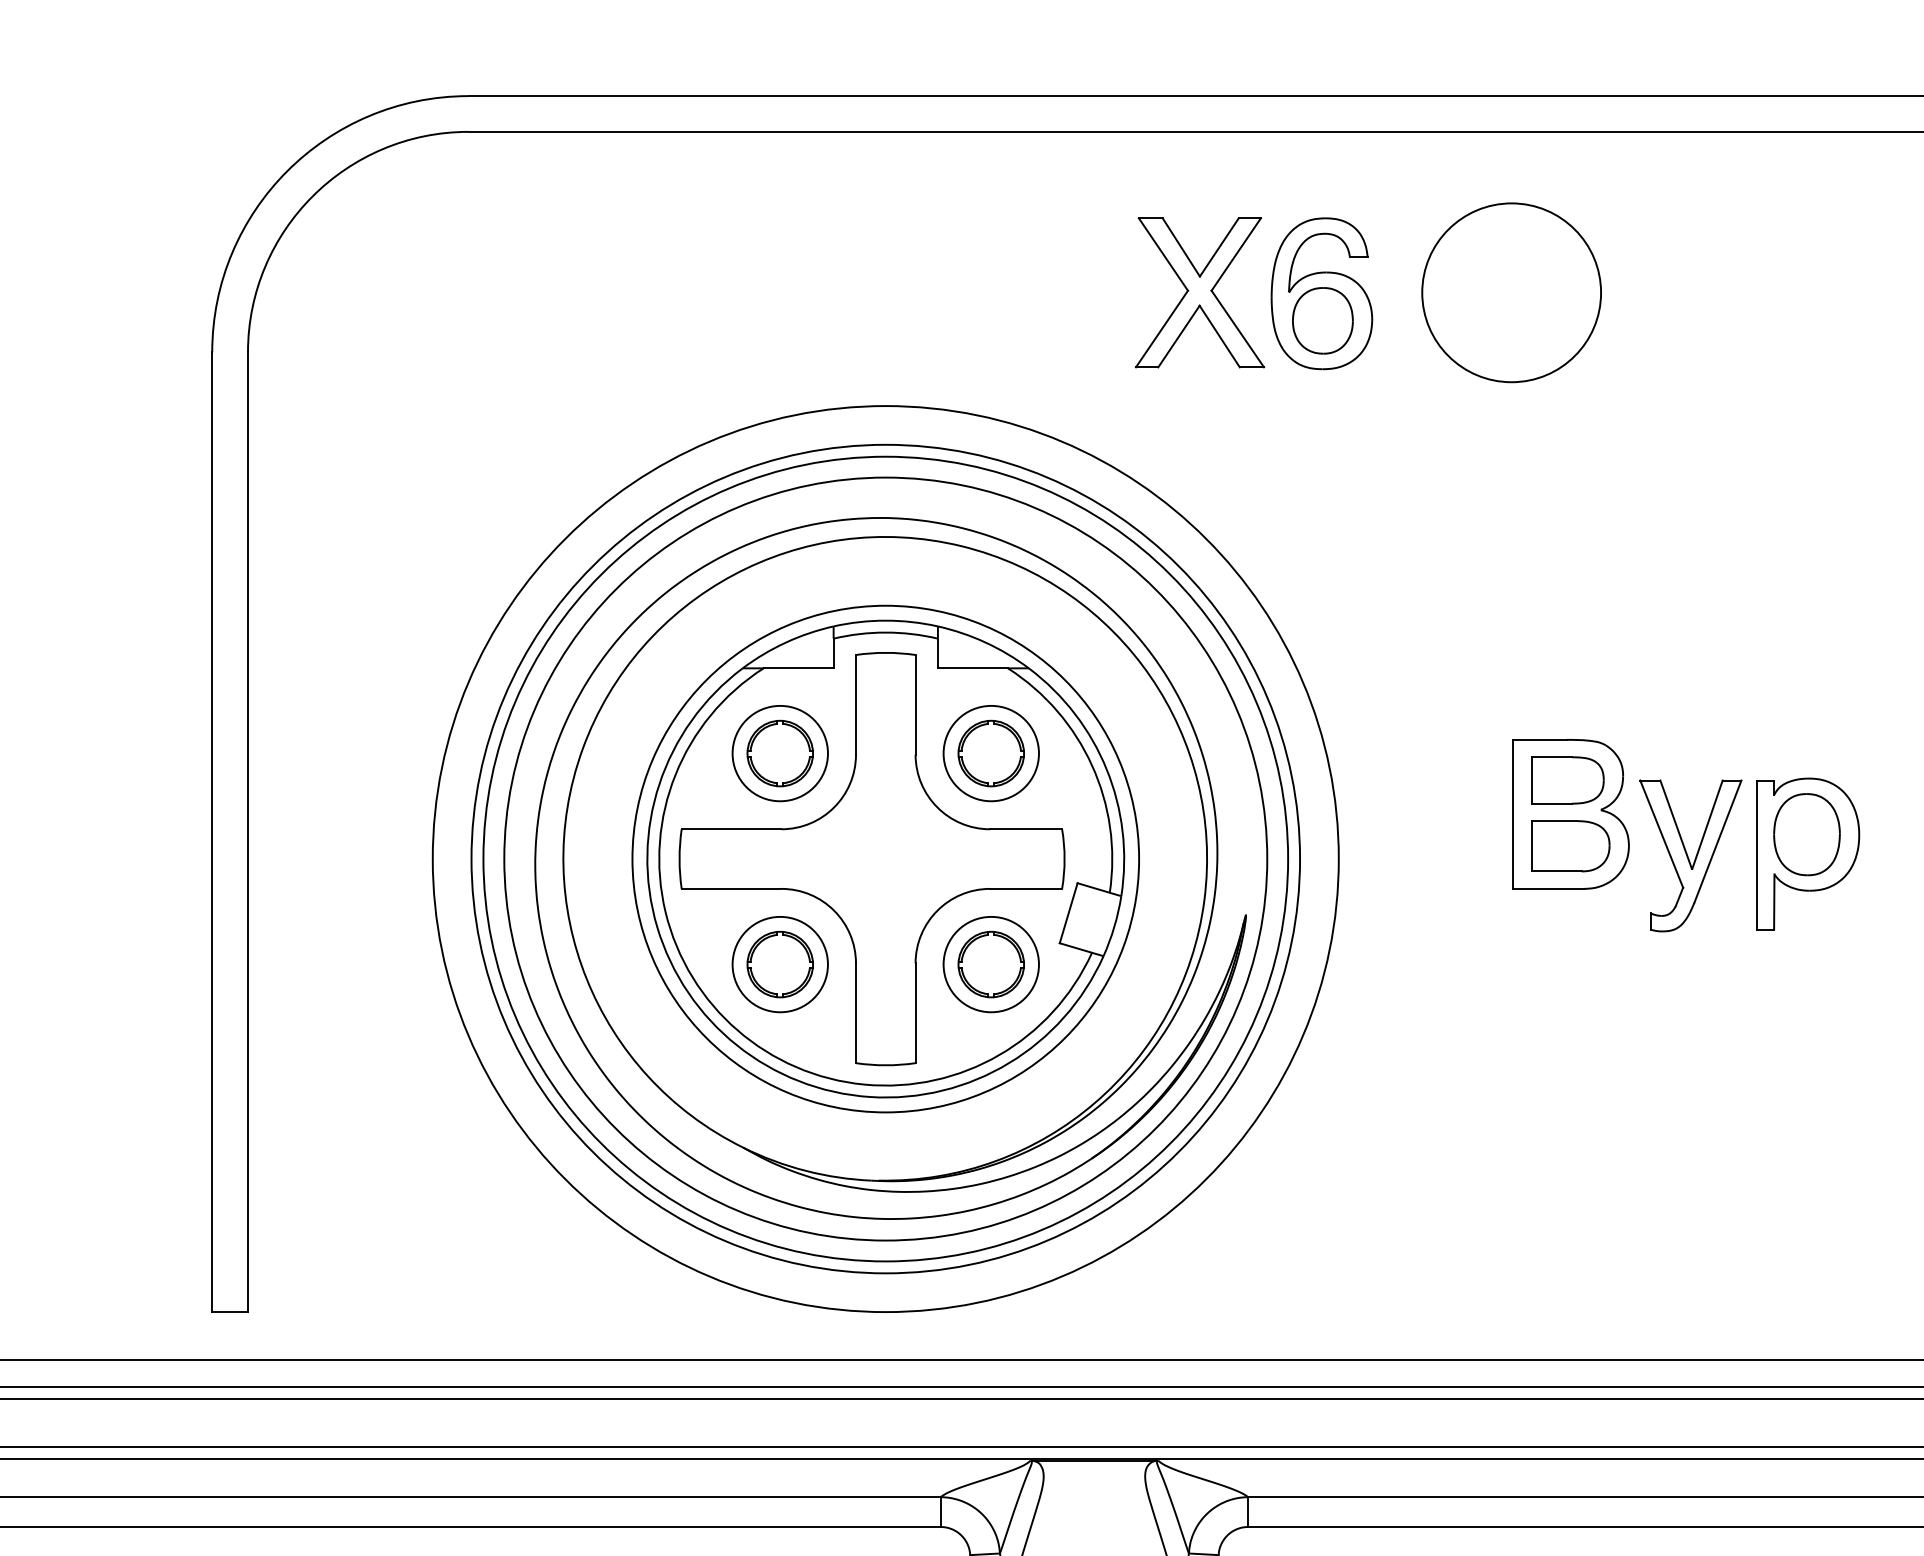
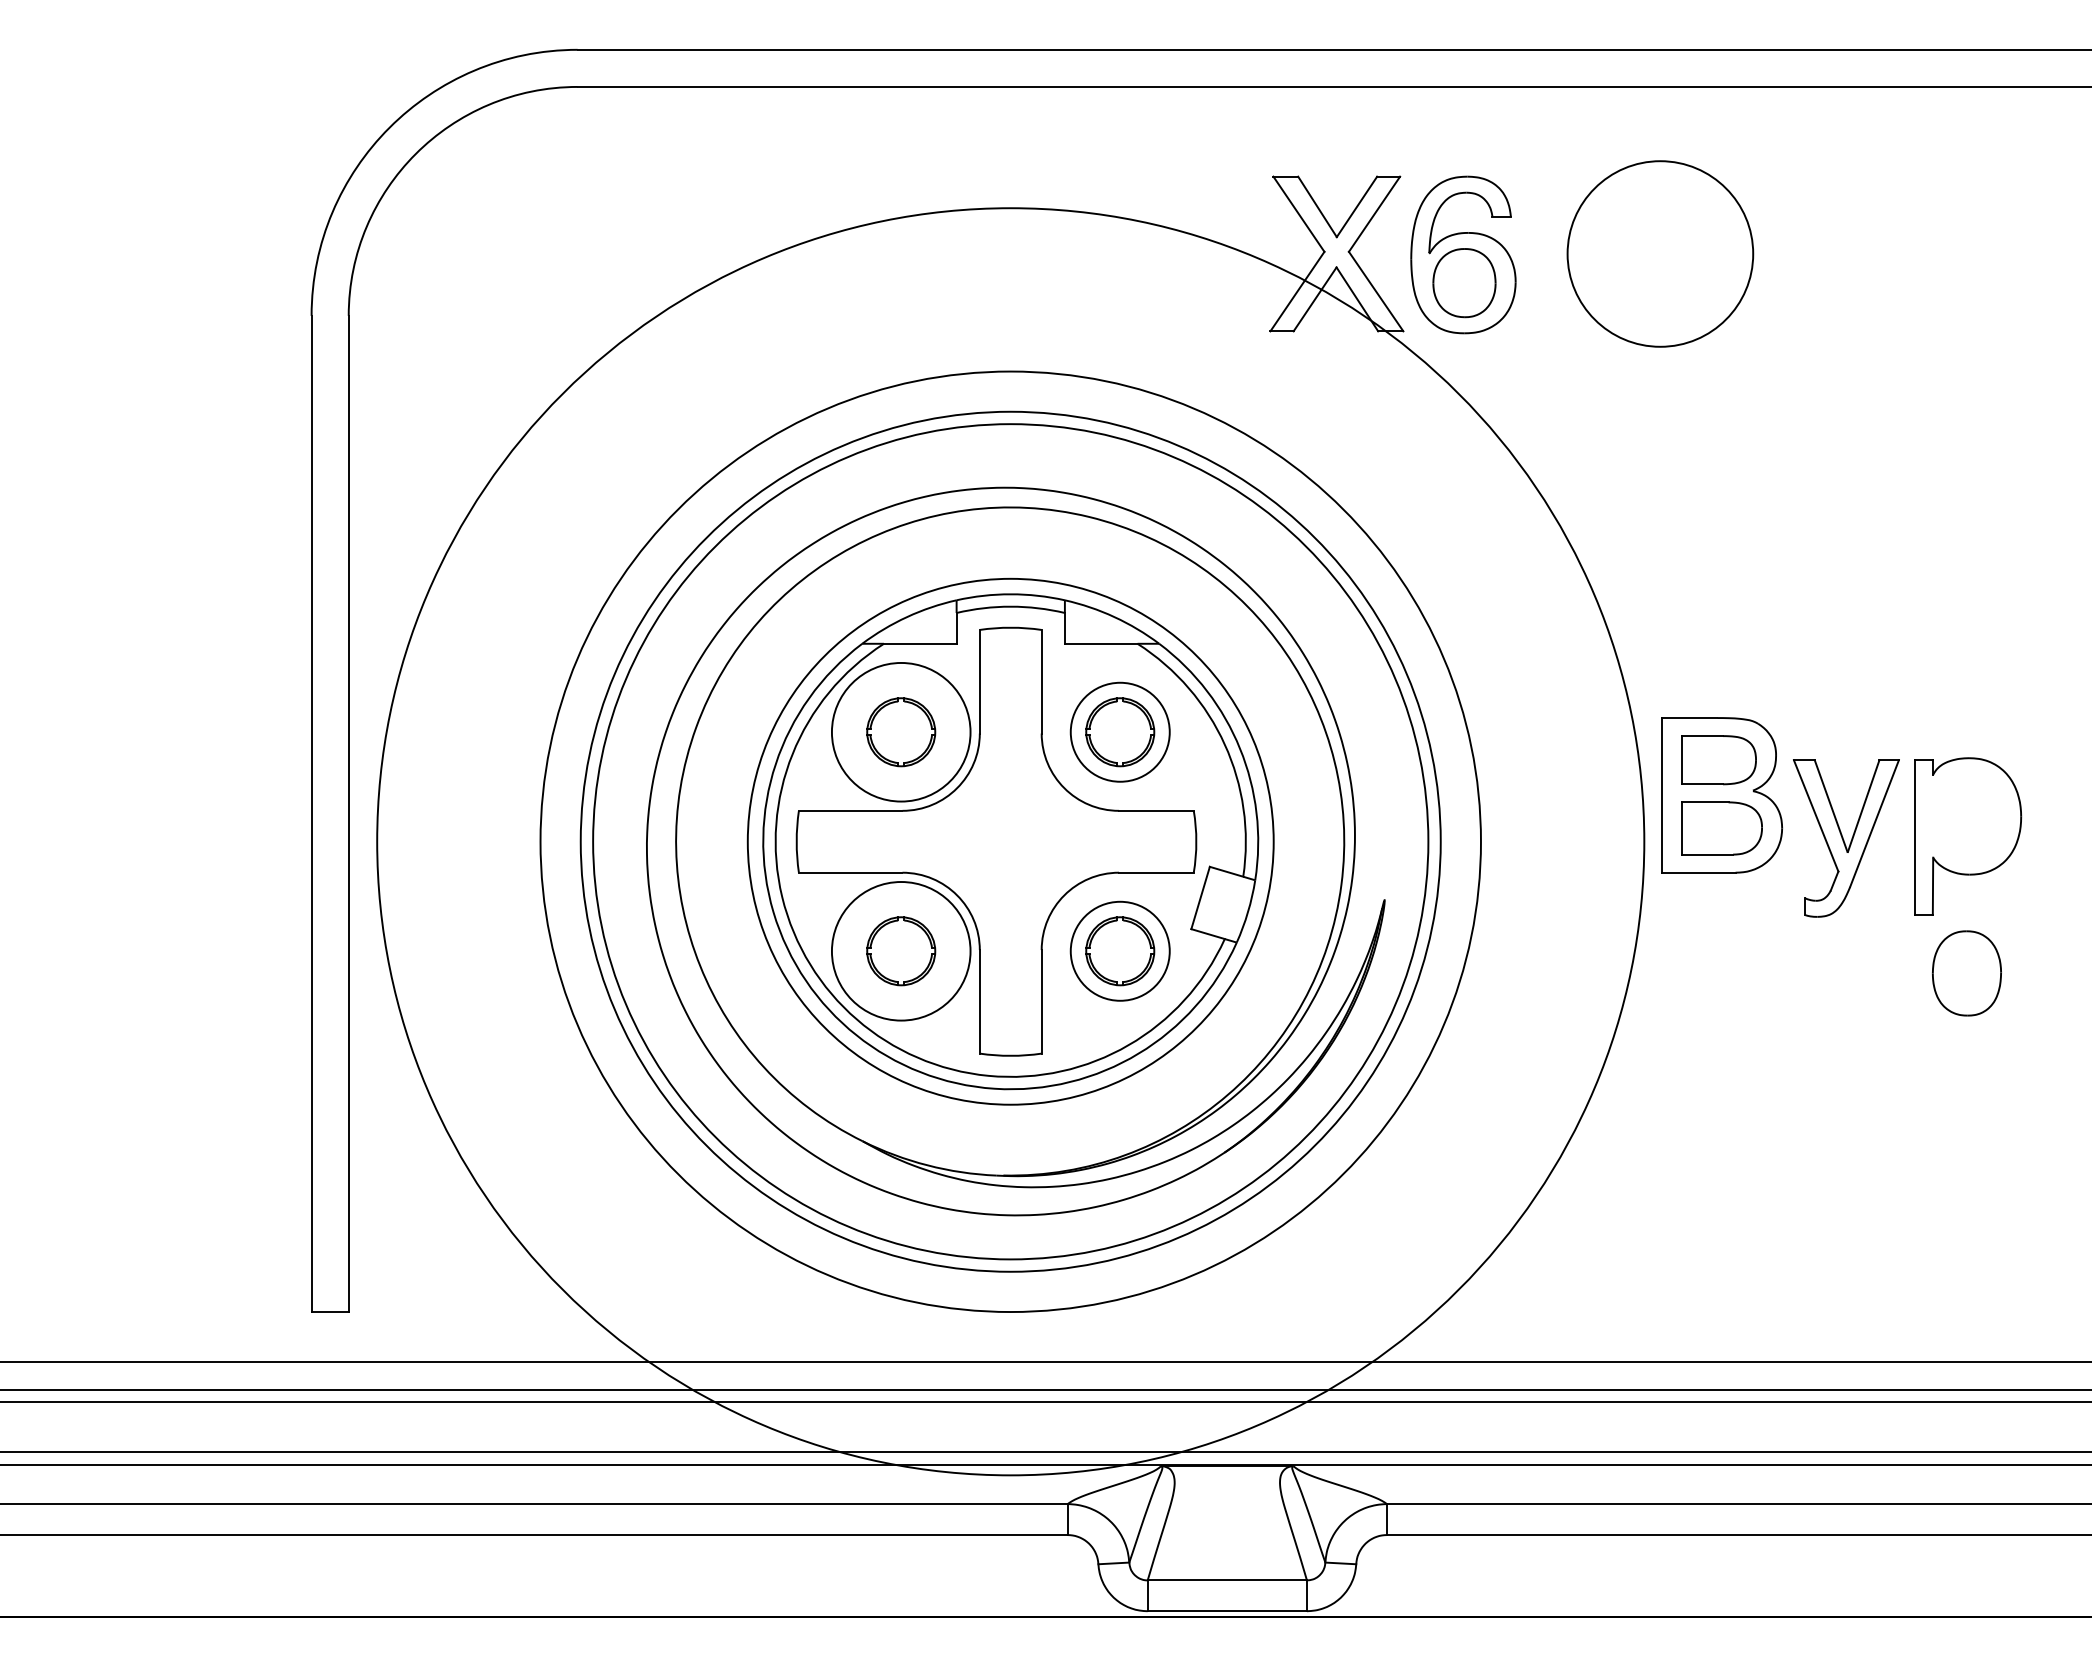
circle: (779, 752) -> (900, 731), size x1.4
part: (1806, 834) -> (1966, 973), moved
circle: (885, 858) -> (1010, 841), size x1.6
circle: (779, 963) -> (900, 950), size x1.4

